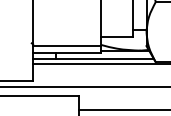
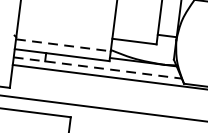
line: (67, 45) -> (63, 44), solid -> dashed
line: (93, 58) -> (97, 67), solid -> dashed

